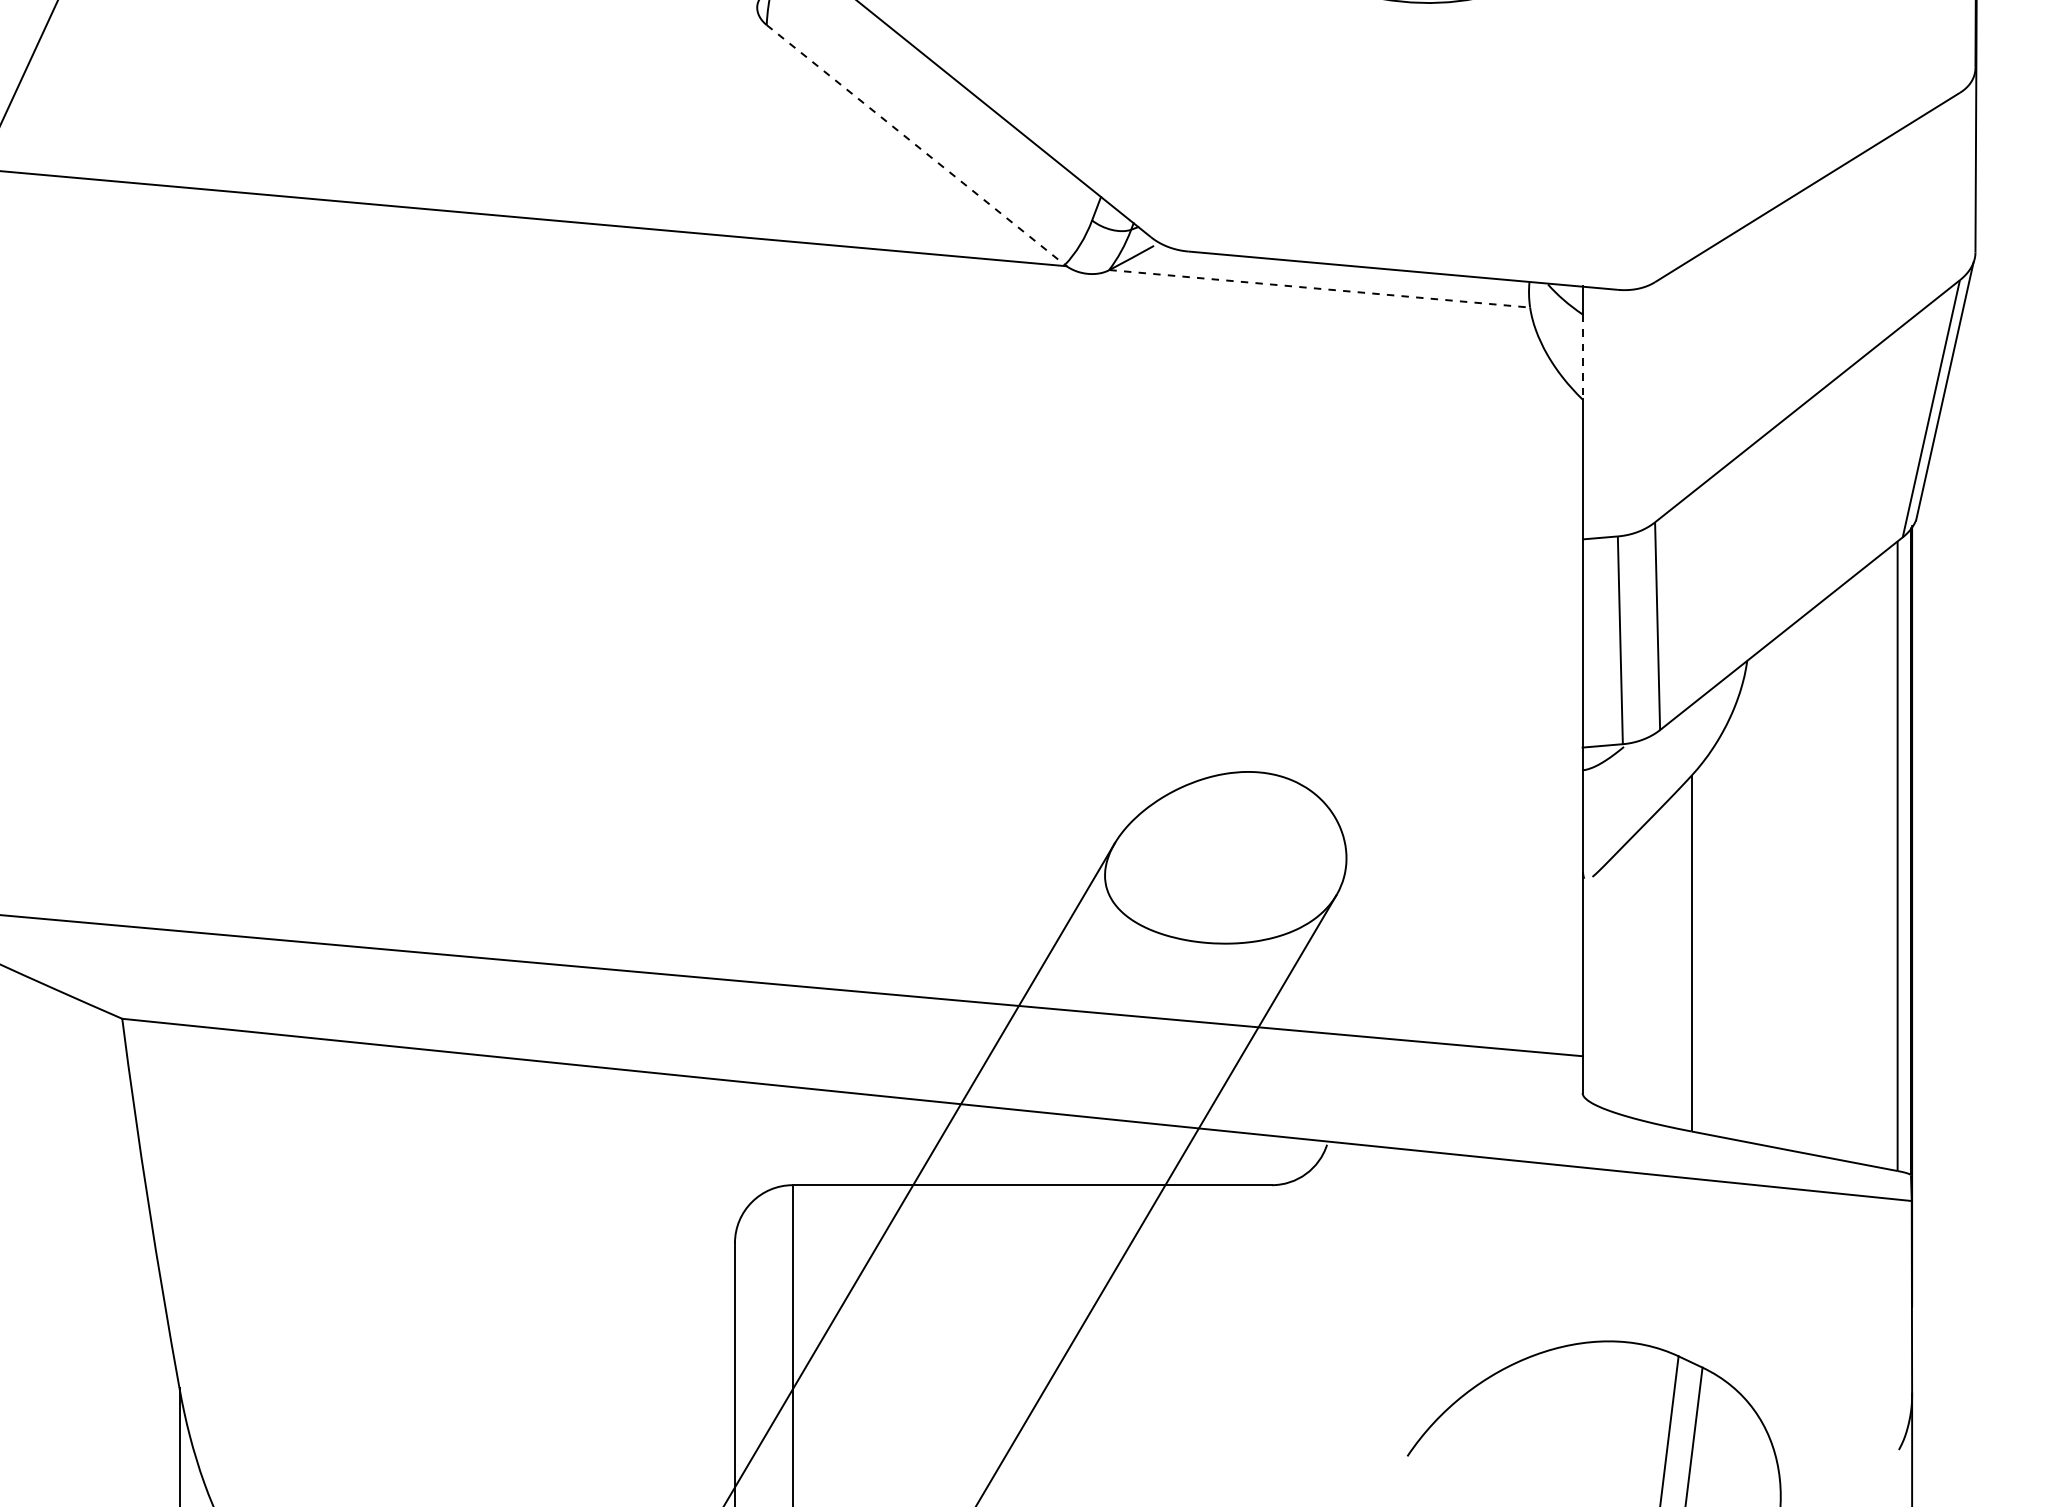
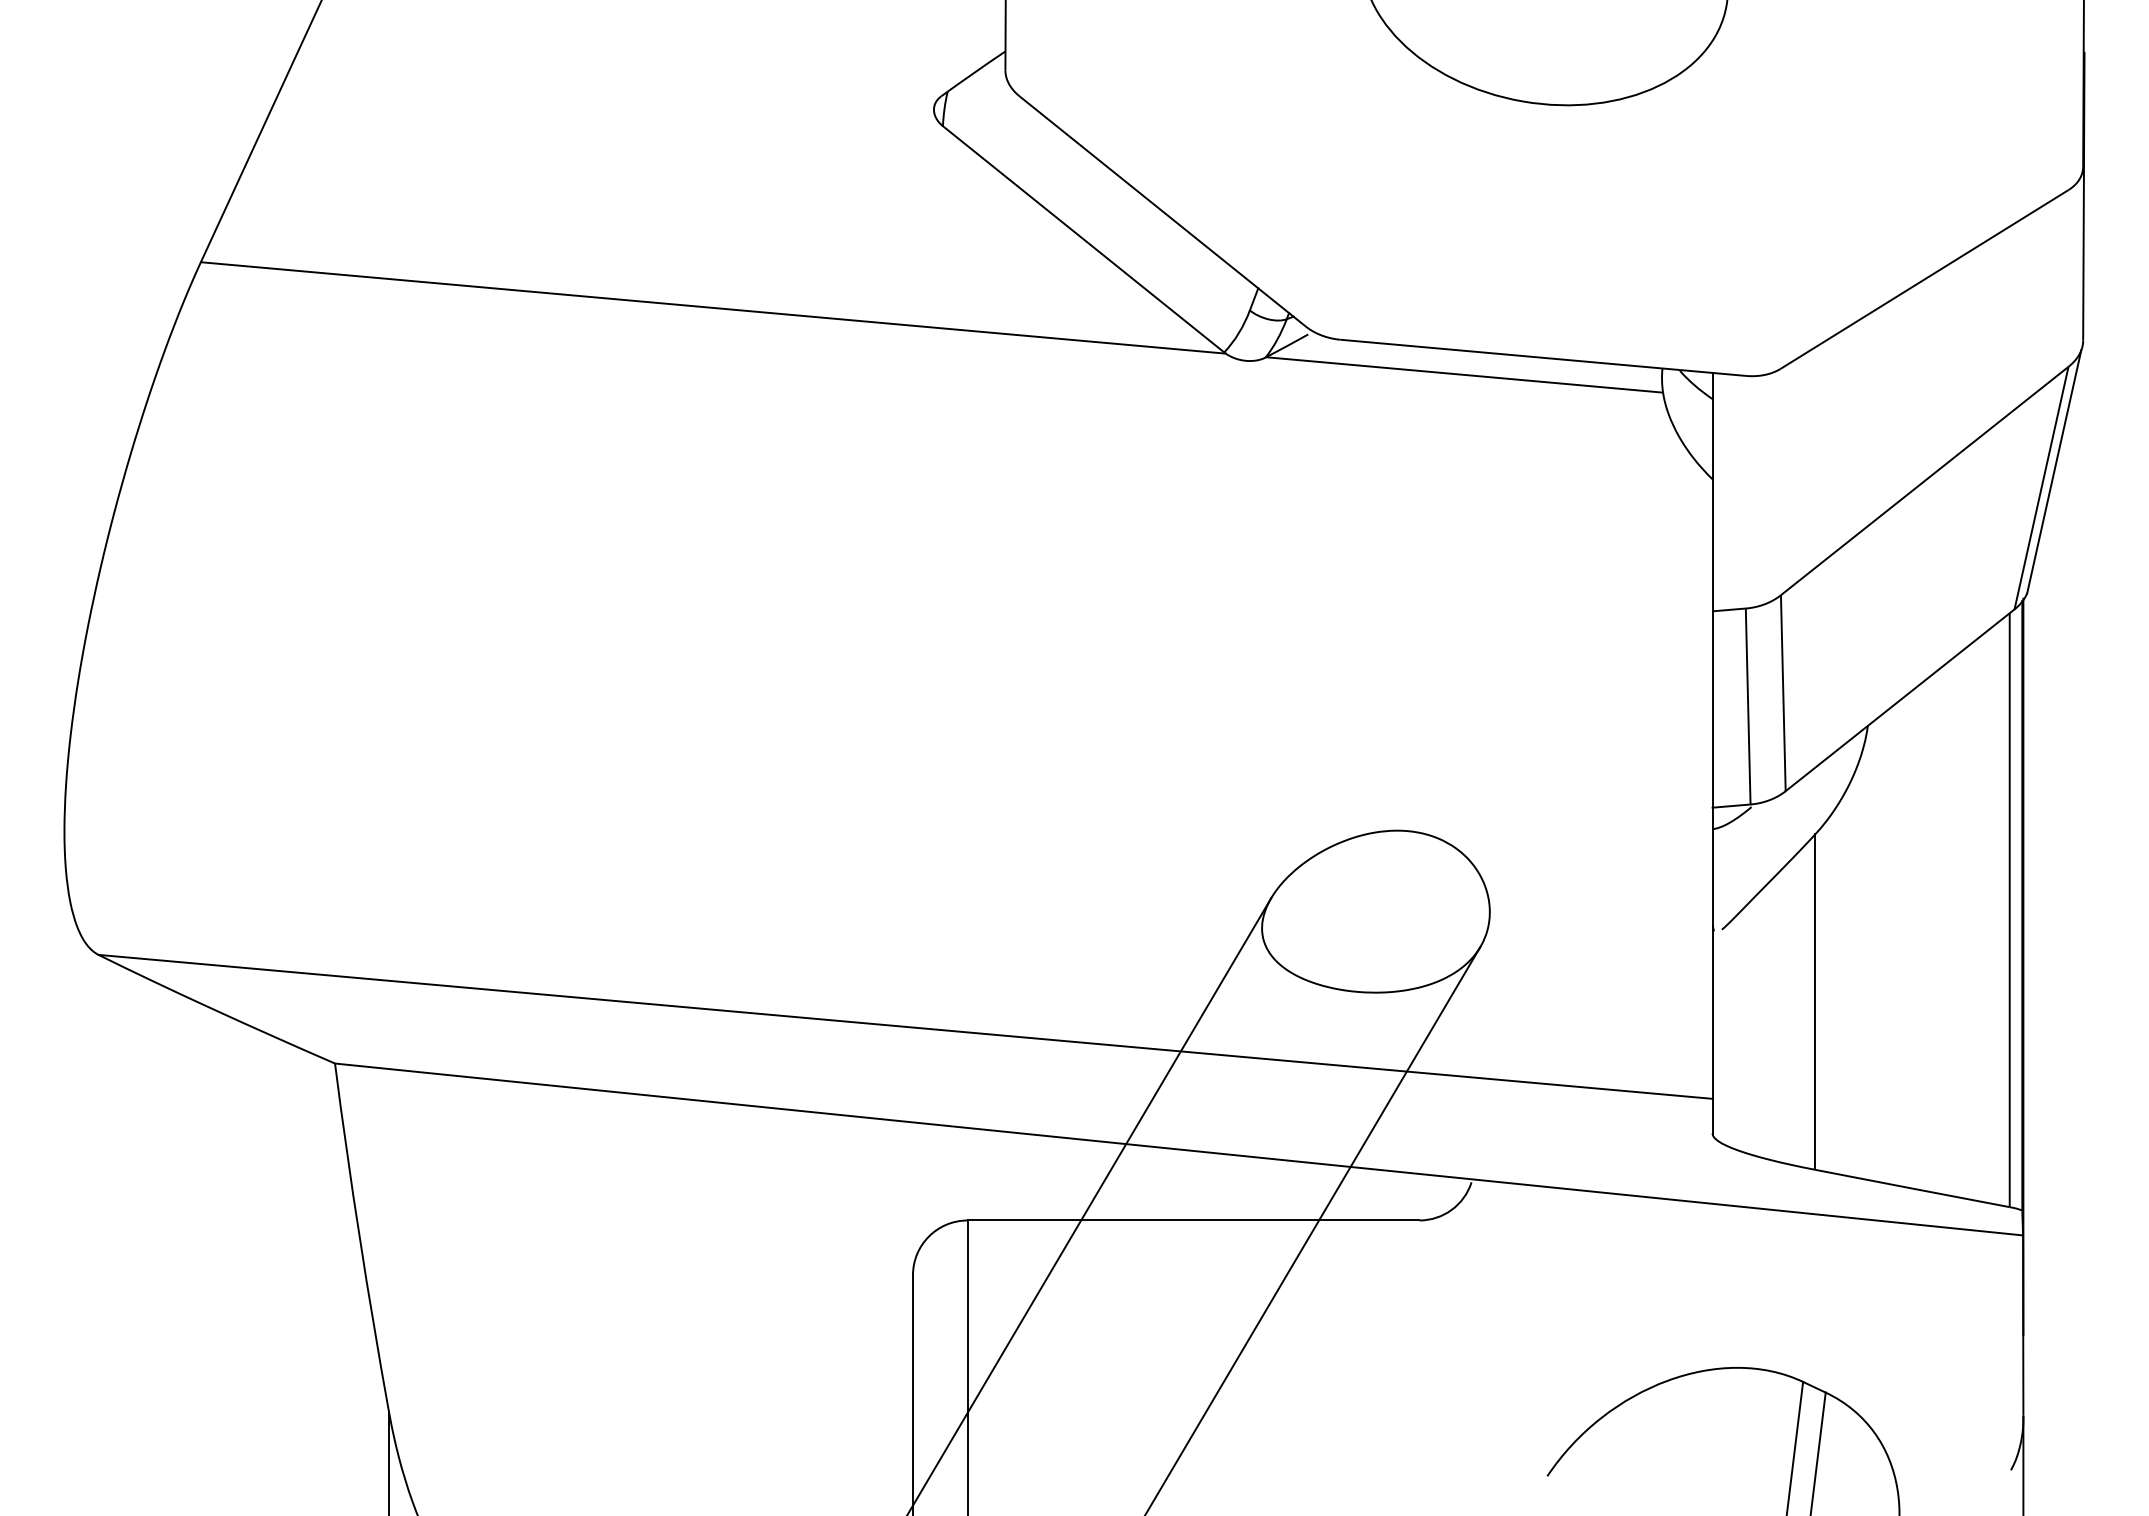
line: (915, 145) -> (1083, 239), dashed -> solid
line: (1320, 288) -> (1465, 374), dashed -> solid
line: (1582, 357) -> (1712, 439), dashed -> solid

